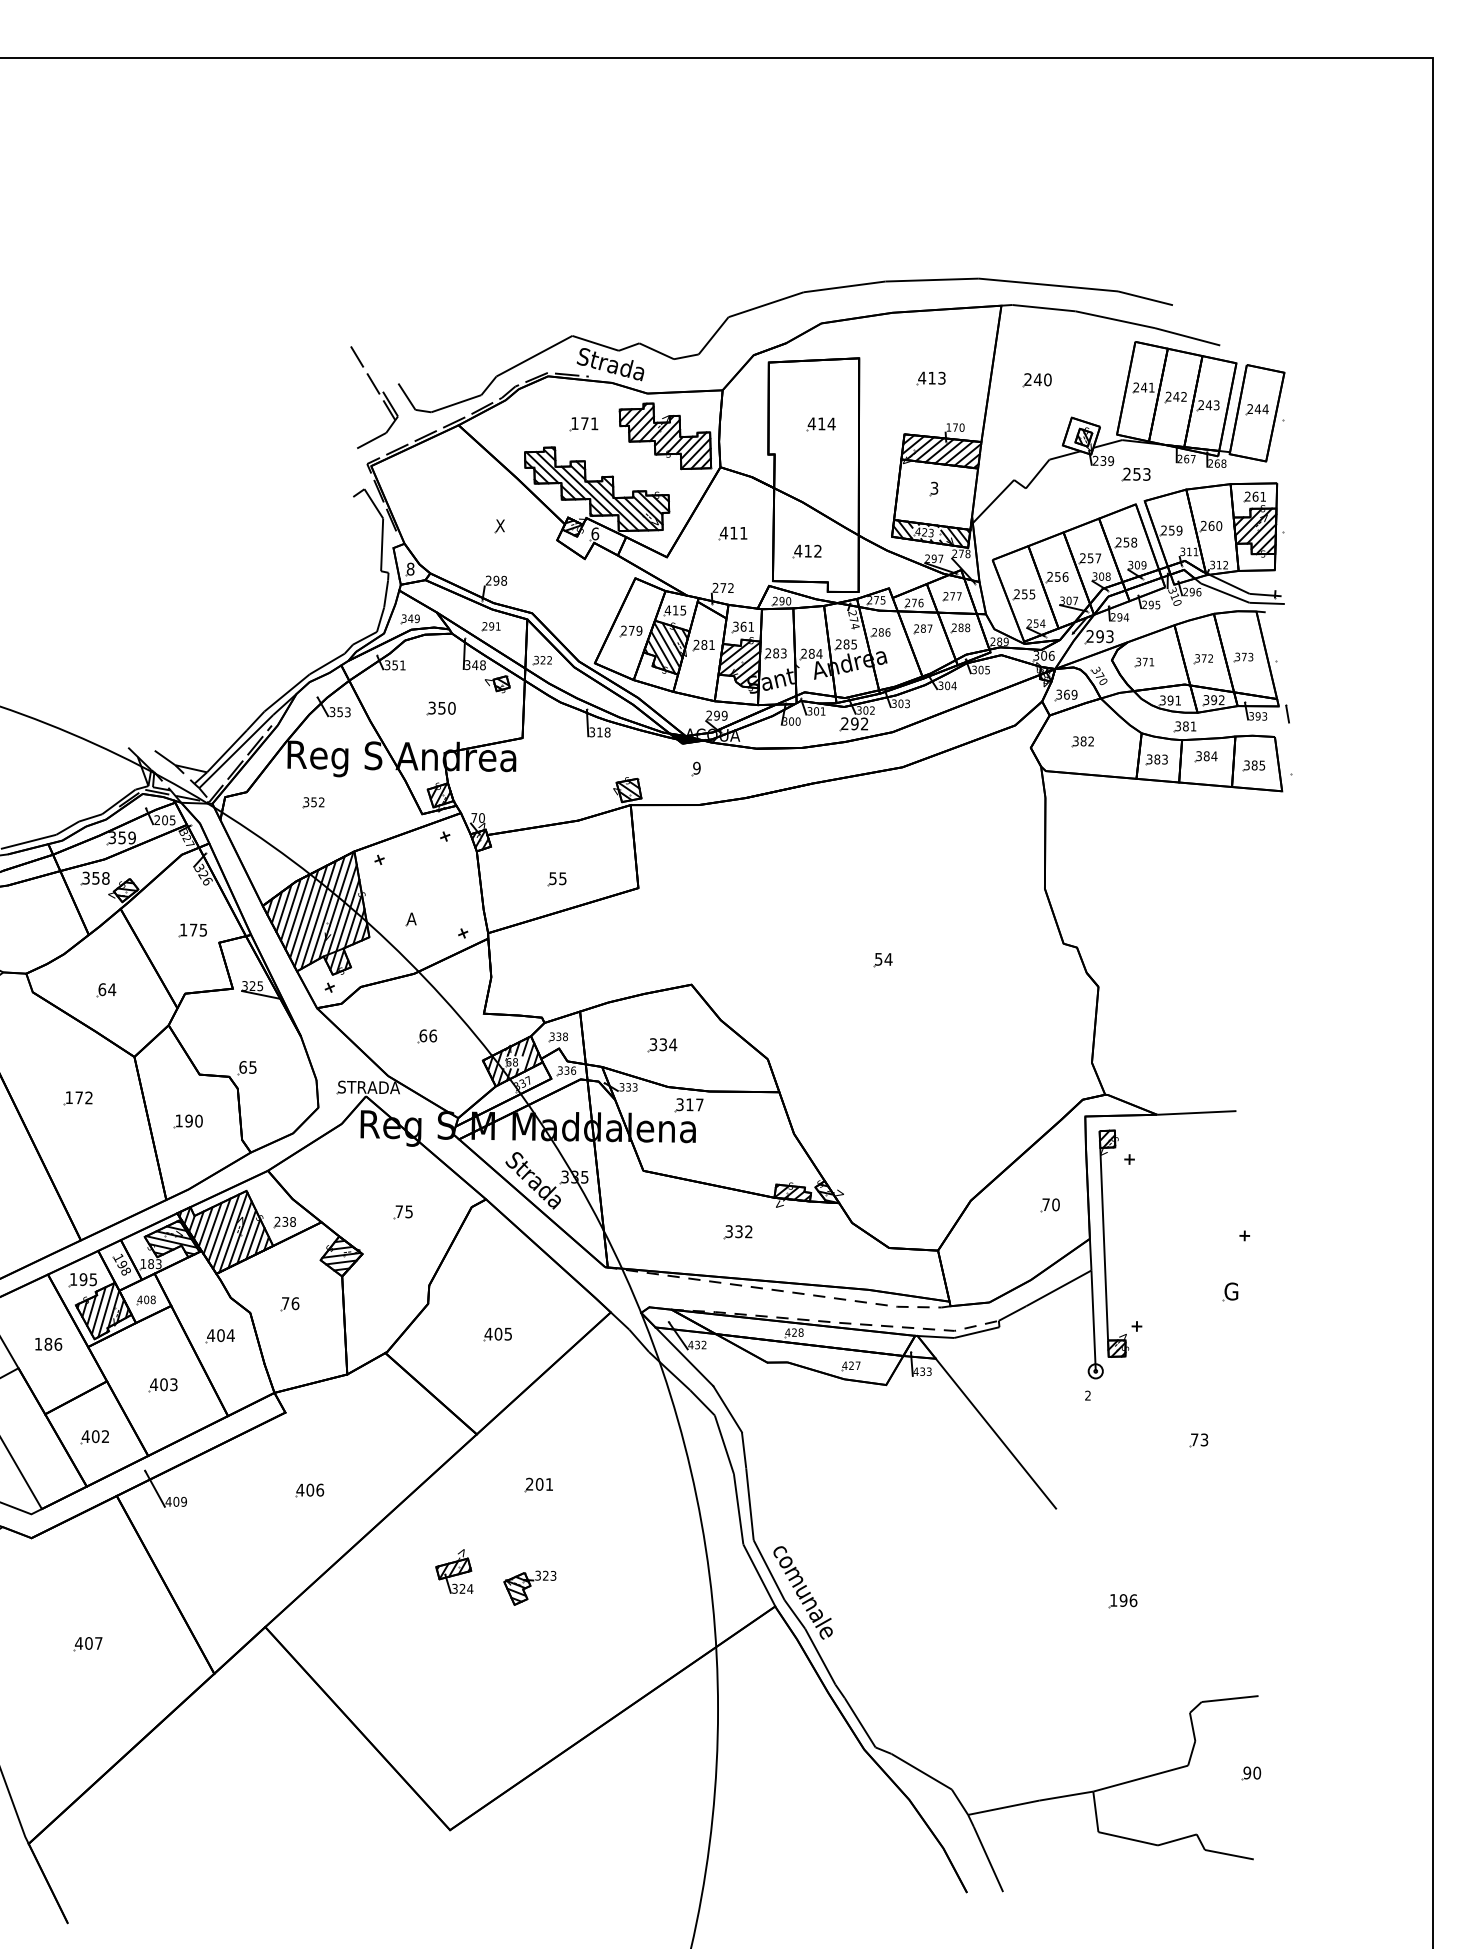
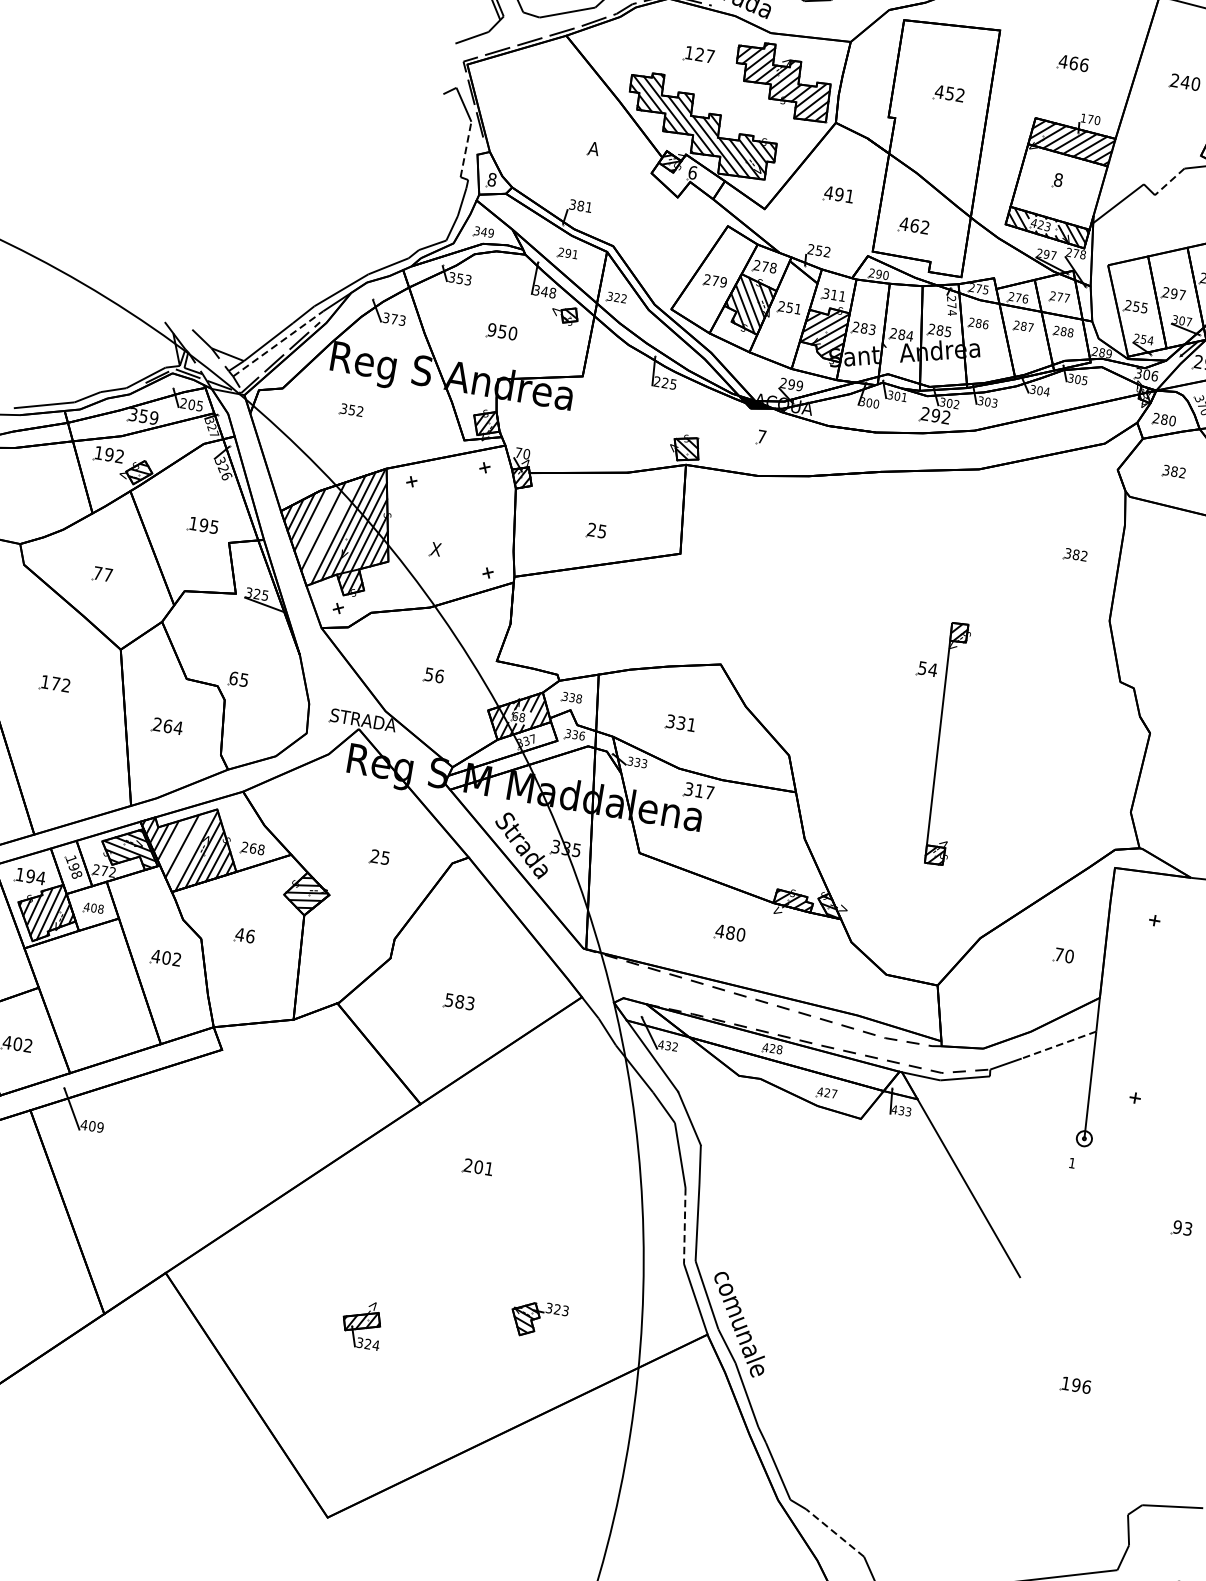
text: (936, 377) -> (1078, 63), 413 -> 466
text: (589, 423) -> (704, 55), 171 -> 127
text: (826, 423) -> (955, 93), 414 -> 452
line: (1037, 474) -> (1169, 182), solid -> dashed
text: (934, 487) -> (1058, 179), 3 -> 8
text: (500, 525) -> (594, 148), X -> A
text: (733, 532) -> (839, 193), 411 -> 491
line: (382, 544) -> (466, 149), solid -> dashed
text: (808, 550) -> (915, 225), 412 -> 462
text: (1061, 577) -> (1177, 294), 256 -> 297
text: (496, 580) -> (580, 205), 298 -> 381
text: (723, 587) -> (819, 250), 272 -> 252
text: (675, 610) -> (765, 266), 415 -> 278
text: (743, 626) -> (834, 294), 361 -> 311
text: (704, 644) -> (790, 307), 281 -> 251
text: (402, 665) -> (467, 280), 351 -> 353
text: (1066, 694) -> (1164, 419), 369 -> 280
text: (431, 707) -> (491, 329), 350 -> 950
text: (339, 712) -> (393, 319), 353 -> 373
text: (599, 732) -> (664, 383), 318 -> 225
line: (236, 751) -> (278, 343), solid -> dashed
text: (696, 767) -> (761, 435), 9 -> 7
part: (1003, 832) -> (1075, 554), added
text: (95, 877) -> (109, 453), 358 -> 192
text: (552, 878) -> (591, 529), 55 -> 25
line: (297, 911) -> (316, 522), removed
line: (310, 915) -> (329, 529), removed
text: (411, 918) -> (435, 548), A -> X
text: (193, 929) -> (203, 524), 175 -> 195
text: (107, 989) -> (103, 574), 64 -> 77
text: (423, 1035) -> (429, 674), 66 -> 56
text: (673, 1044) -> (691, 724), 334 -> 331
text: (188, 1120) -> (167, 725), 190 -> 264
text: (398, 1211) -> (374, 856), 75 -> 25
text: (285, 1221) -> (253, 848), 238 -> 268
line: (212, 1228) -> (175, 843), removed
line: (226, 1231) -> (189, 849), removed
text: (738, 1231) -> (730, 932), 332 -> 480
part: (1105, 1243) -> (940, 742), moved
text: (150, 1264) -> (103, 871), 183 -> 272
text: (93, 1279) -> (41, 877), 195 -> 194
line: (1058, 1288) -> (1058, 1045), solid -> dashed
text: (285, 1303) -> (239, 934), 76 -> 46
text: (497, 1333) -> (458, 1000), 405 -> 583
text: (230, 1335) -> (176, 959), 404 -> 402
part: (162, 1385) -> (96, 1001), removed
text: (1087, 1395) -> (1071, 1162), 2 -> 1
text: (1194, 1439) -> (1177, 1226), 73 -> 93
part: (309, 1490) -> (234, 1136), removed
line: (738, 1509) -> (684, 1226), solid -> dashed
part: (454, 1571) -> (362, 1324), moved
part: (529, 1587) -> (538, 1319), moved
line: (921, 1771) -> (834, 1532), solid -> dashed

